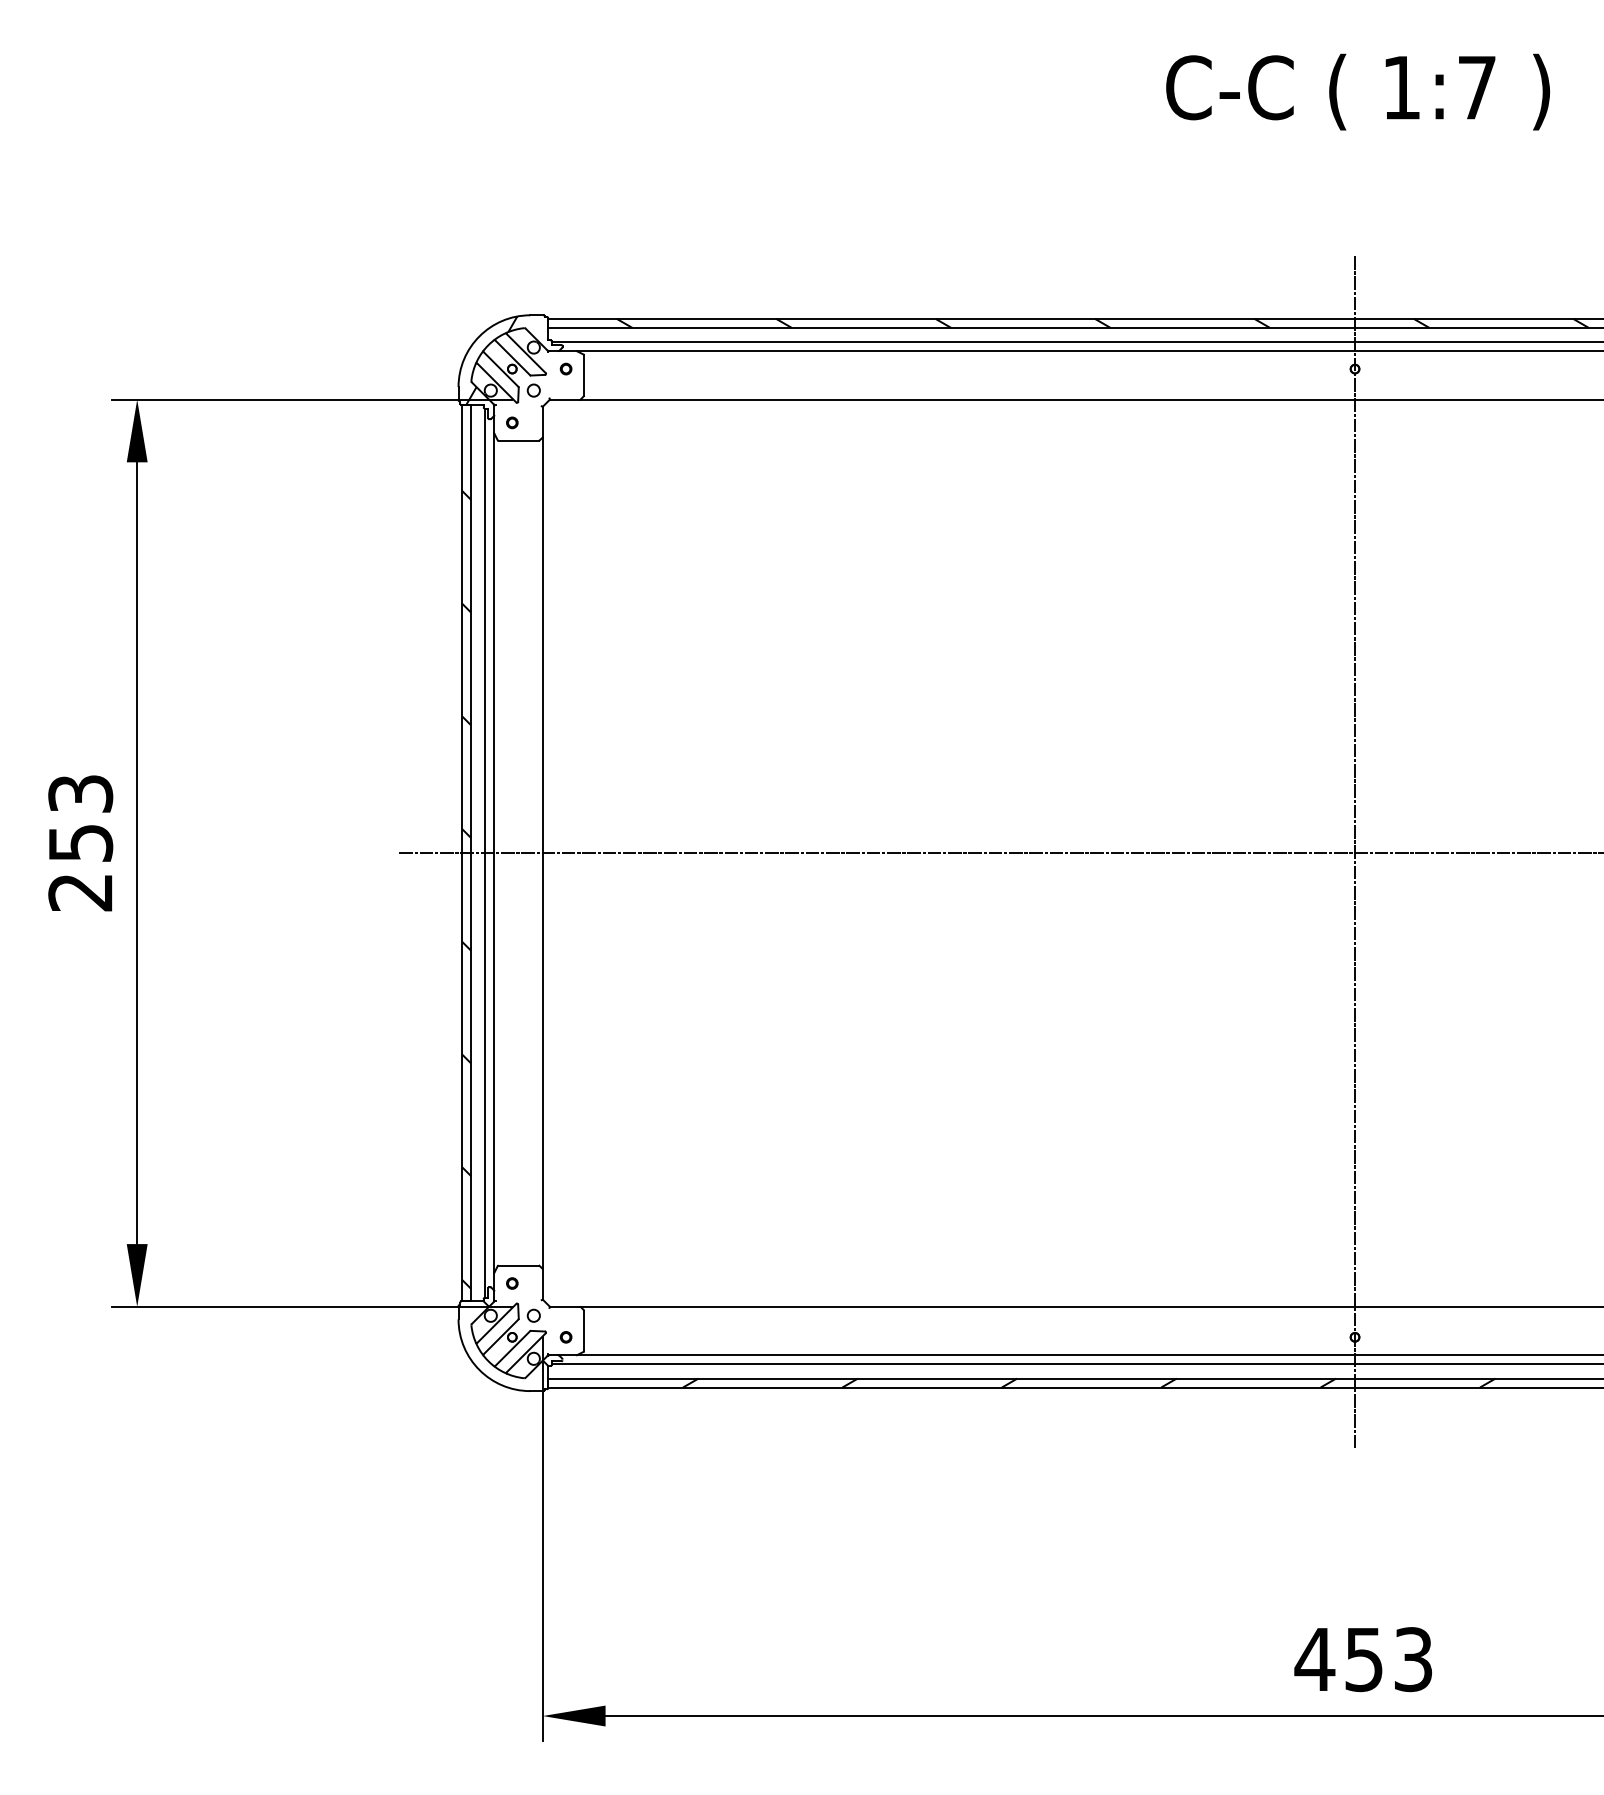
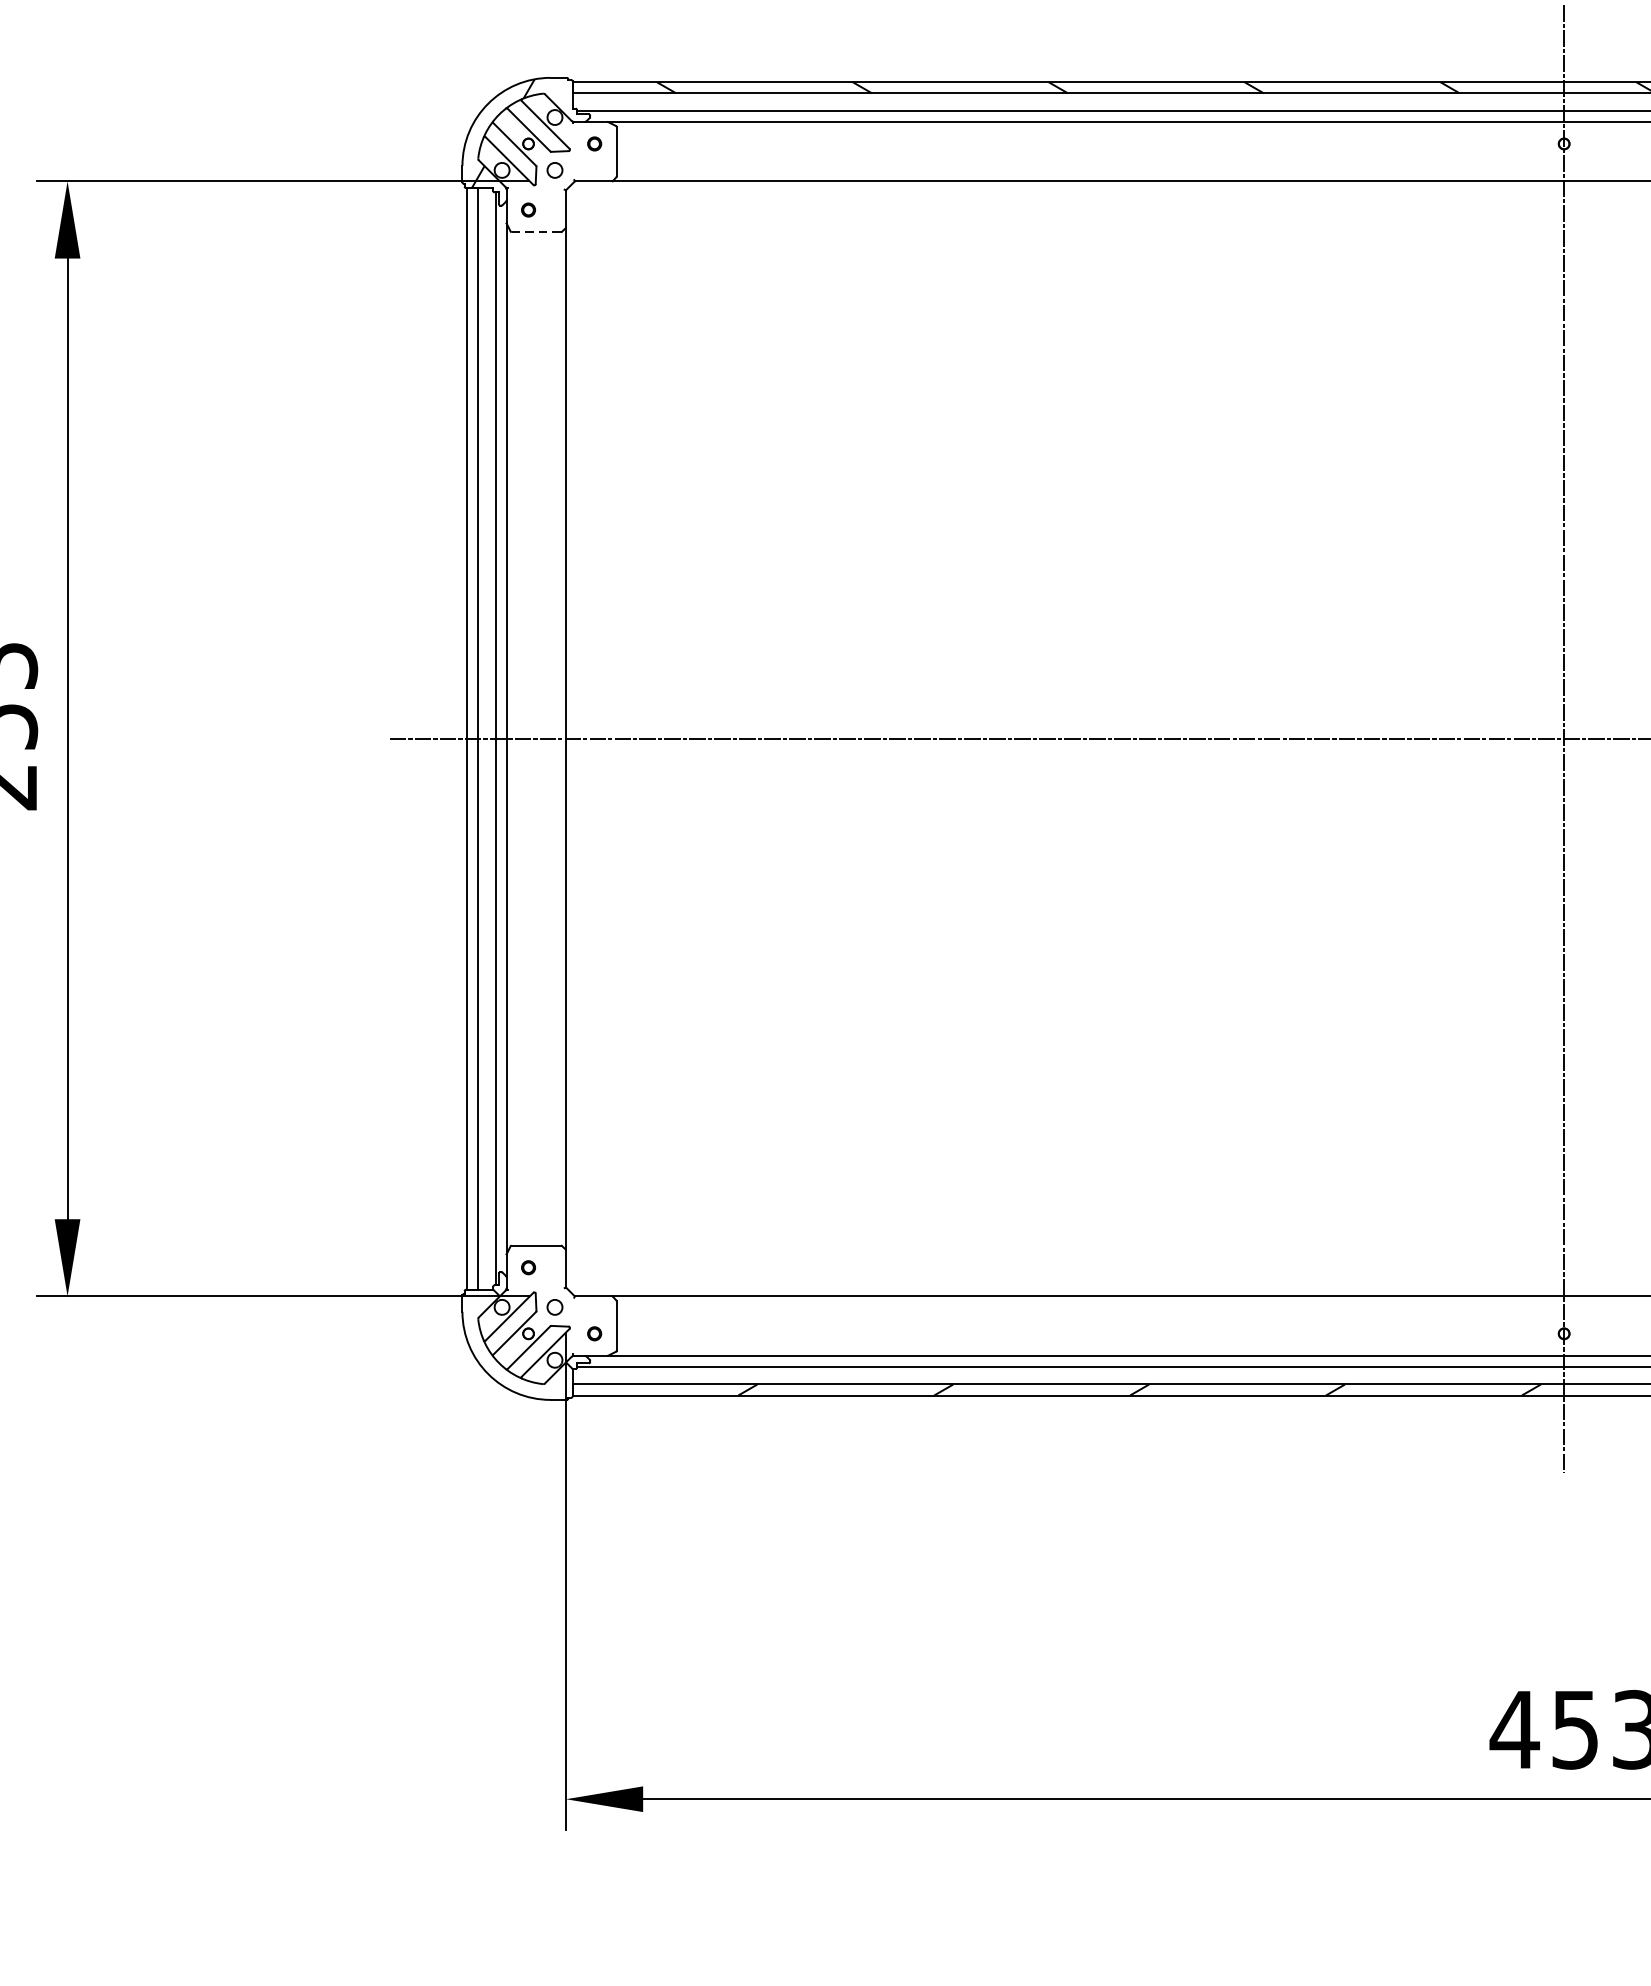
line: (519, 440) -> (537, 231), solid -> dashed
hatch: (466, 889) -> (472, 783), removed

